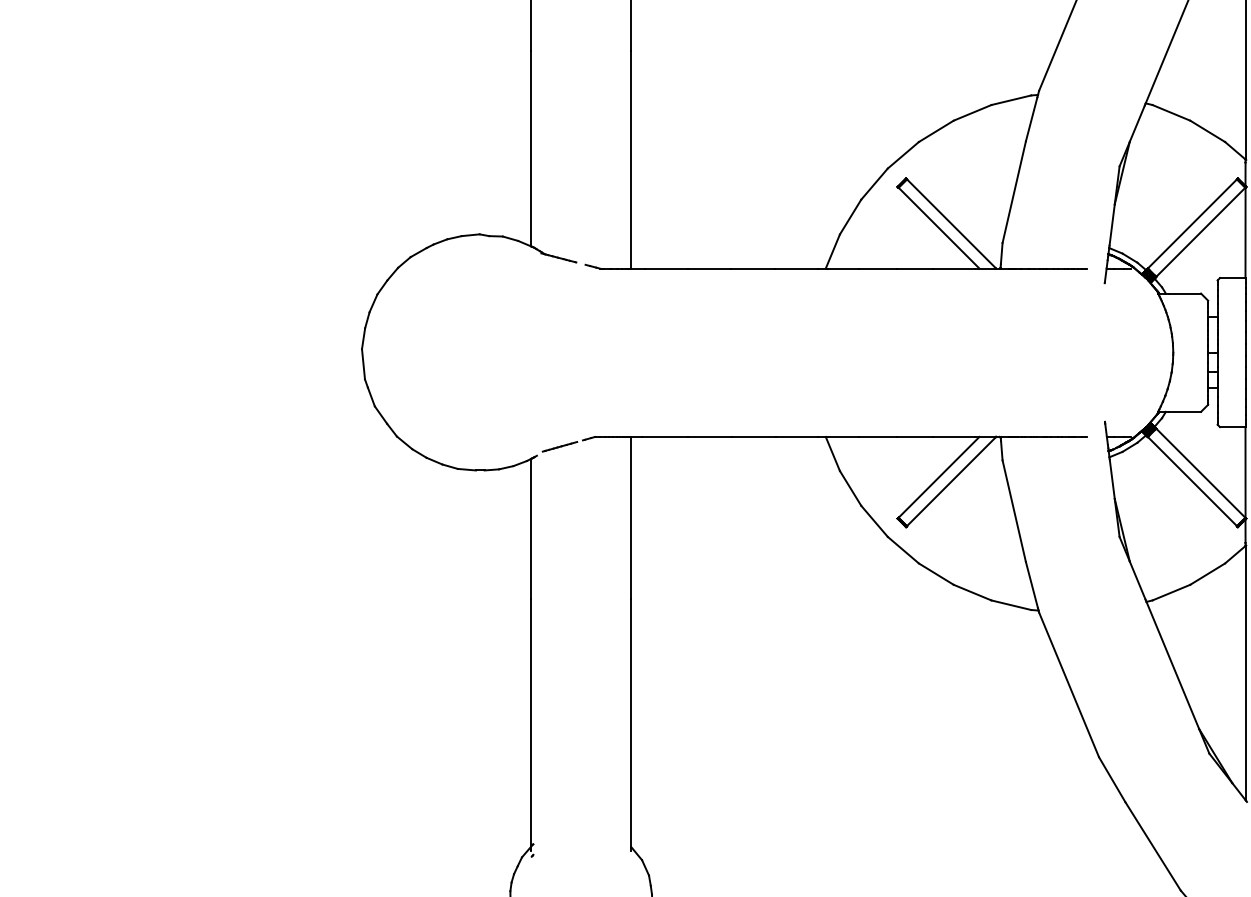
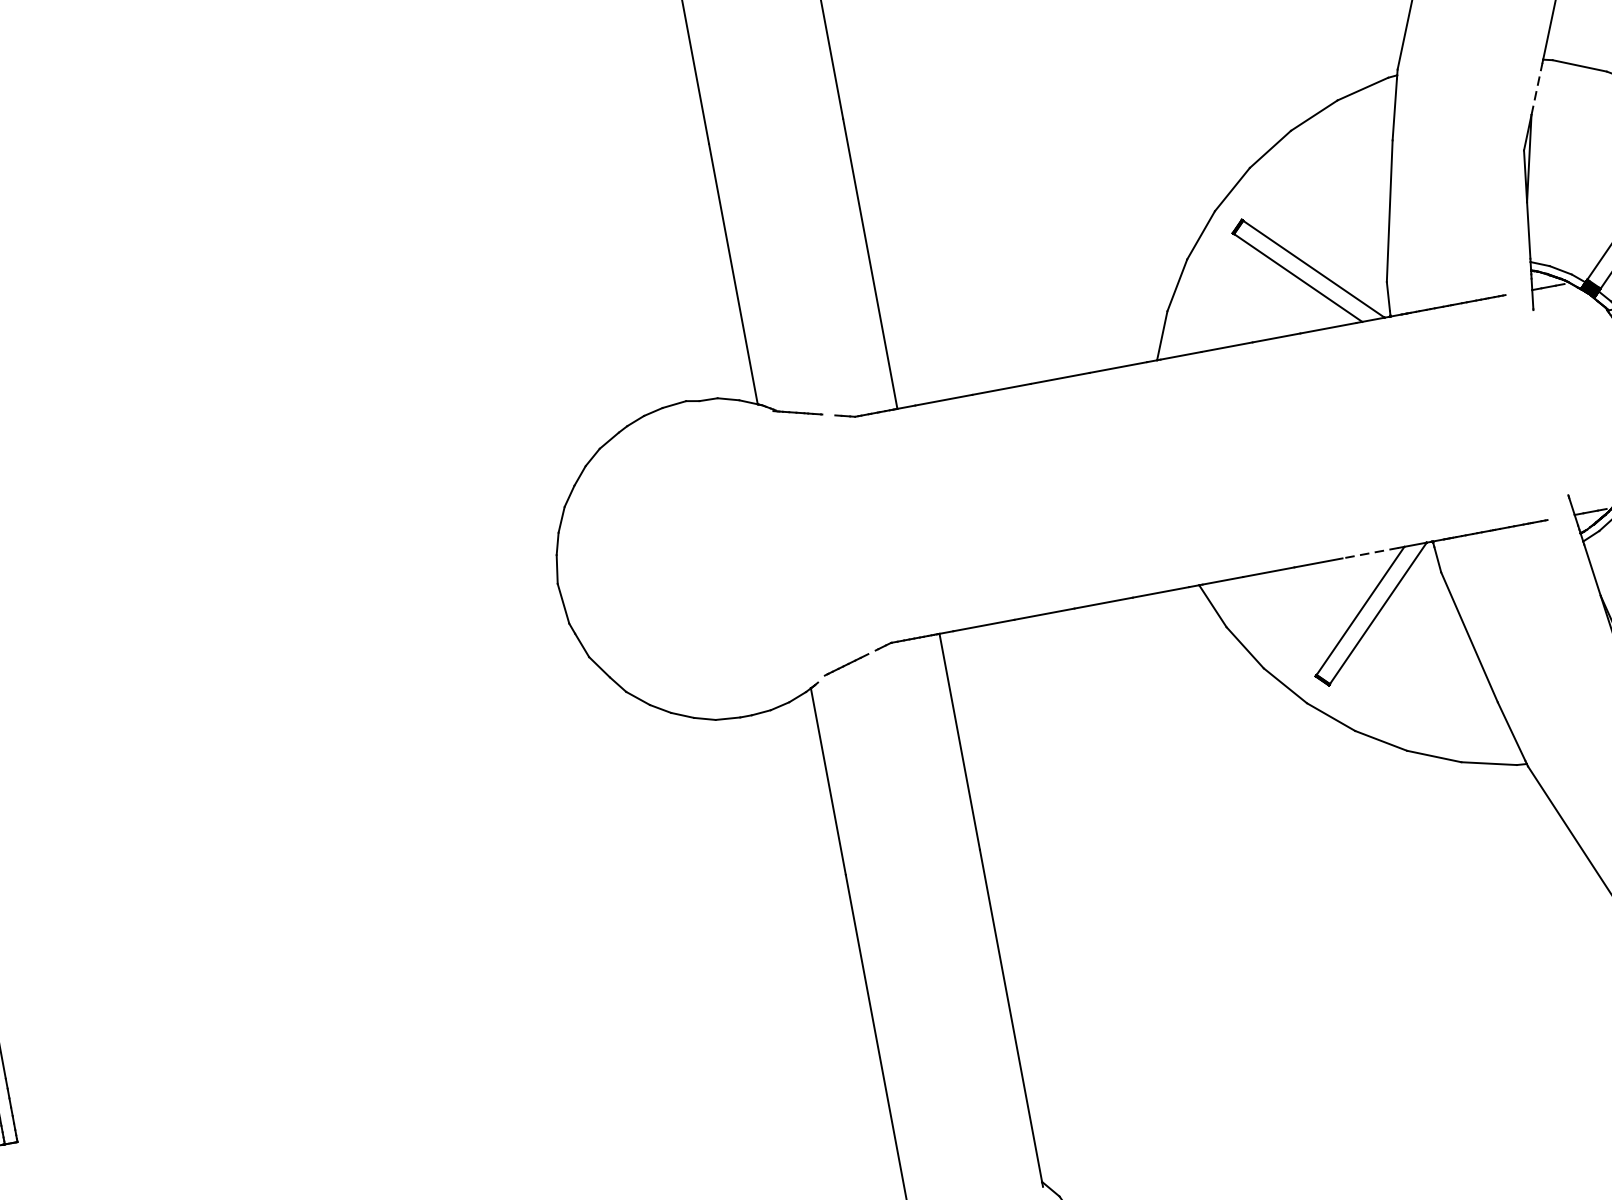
line: (1137, 123) -> (1537, 88), solid -> dashed
line: (953, 436) -> (1369, 552), solid -> dashed

